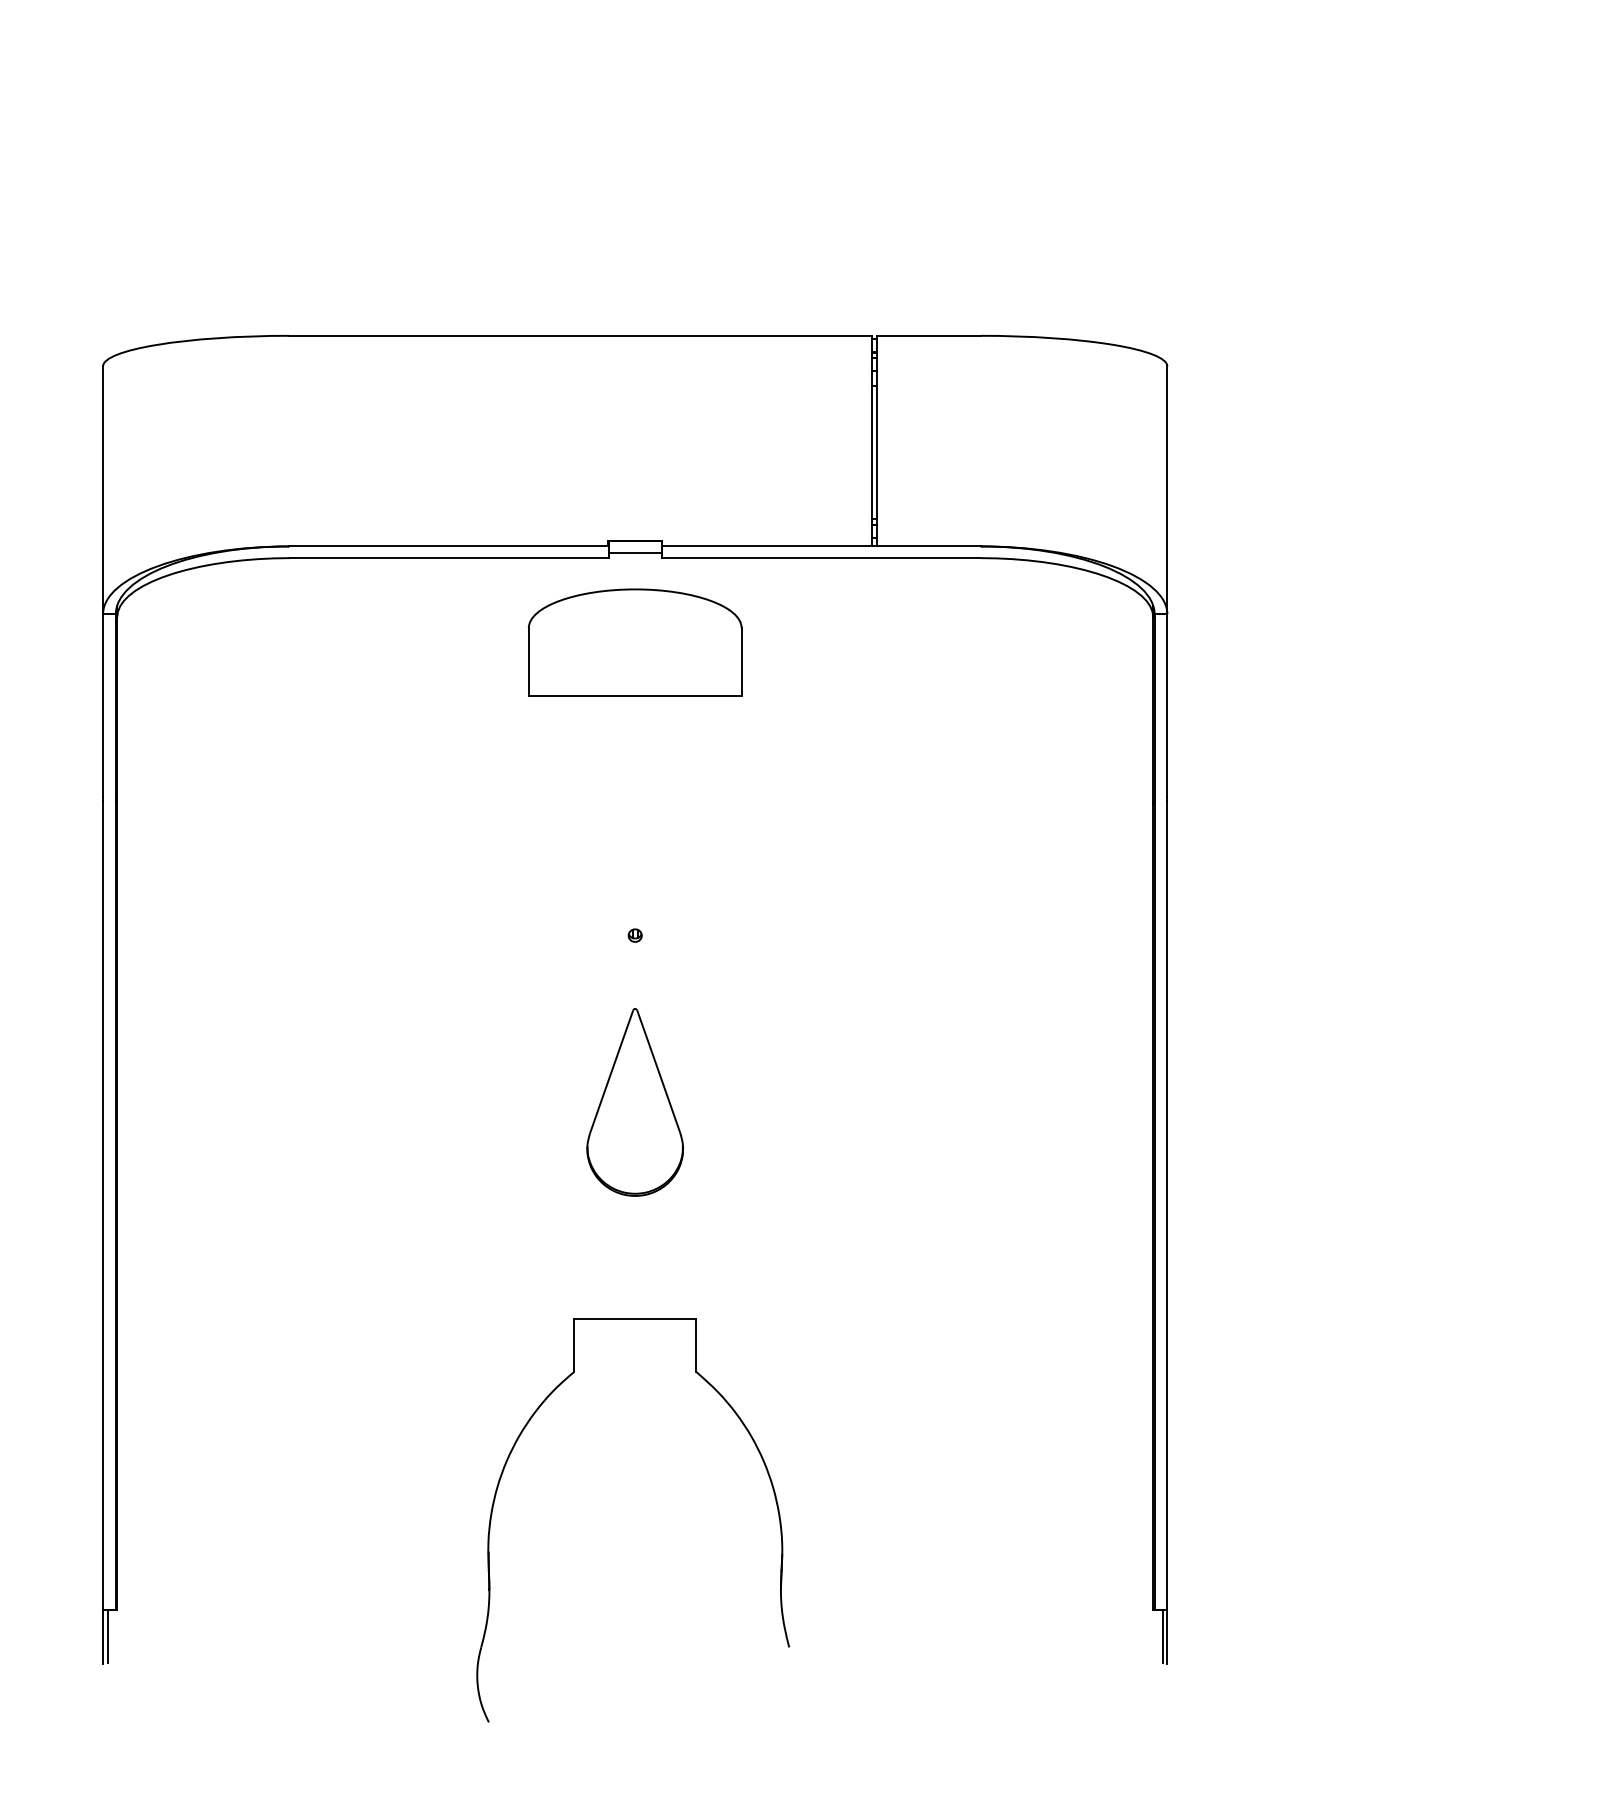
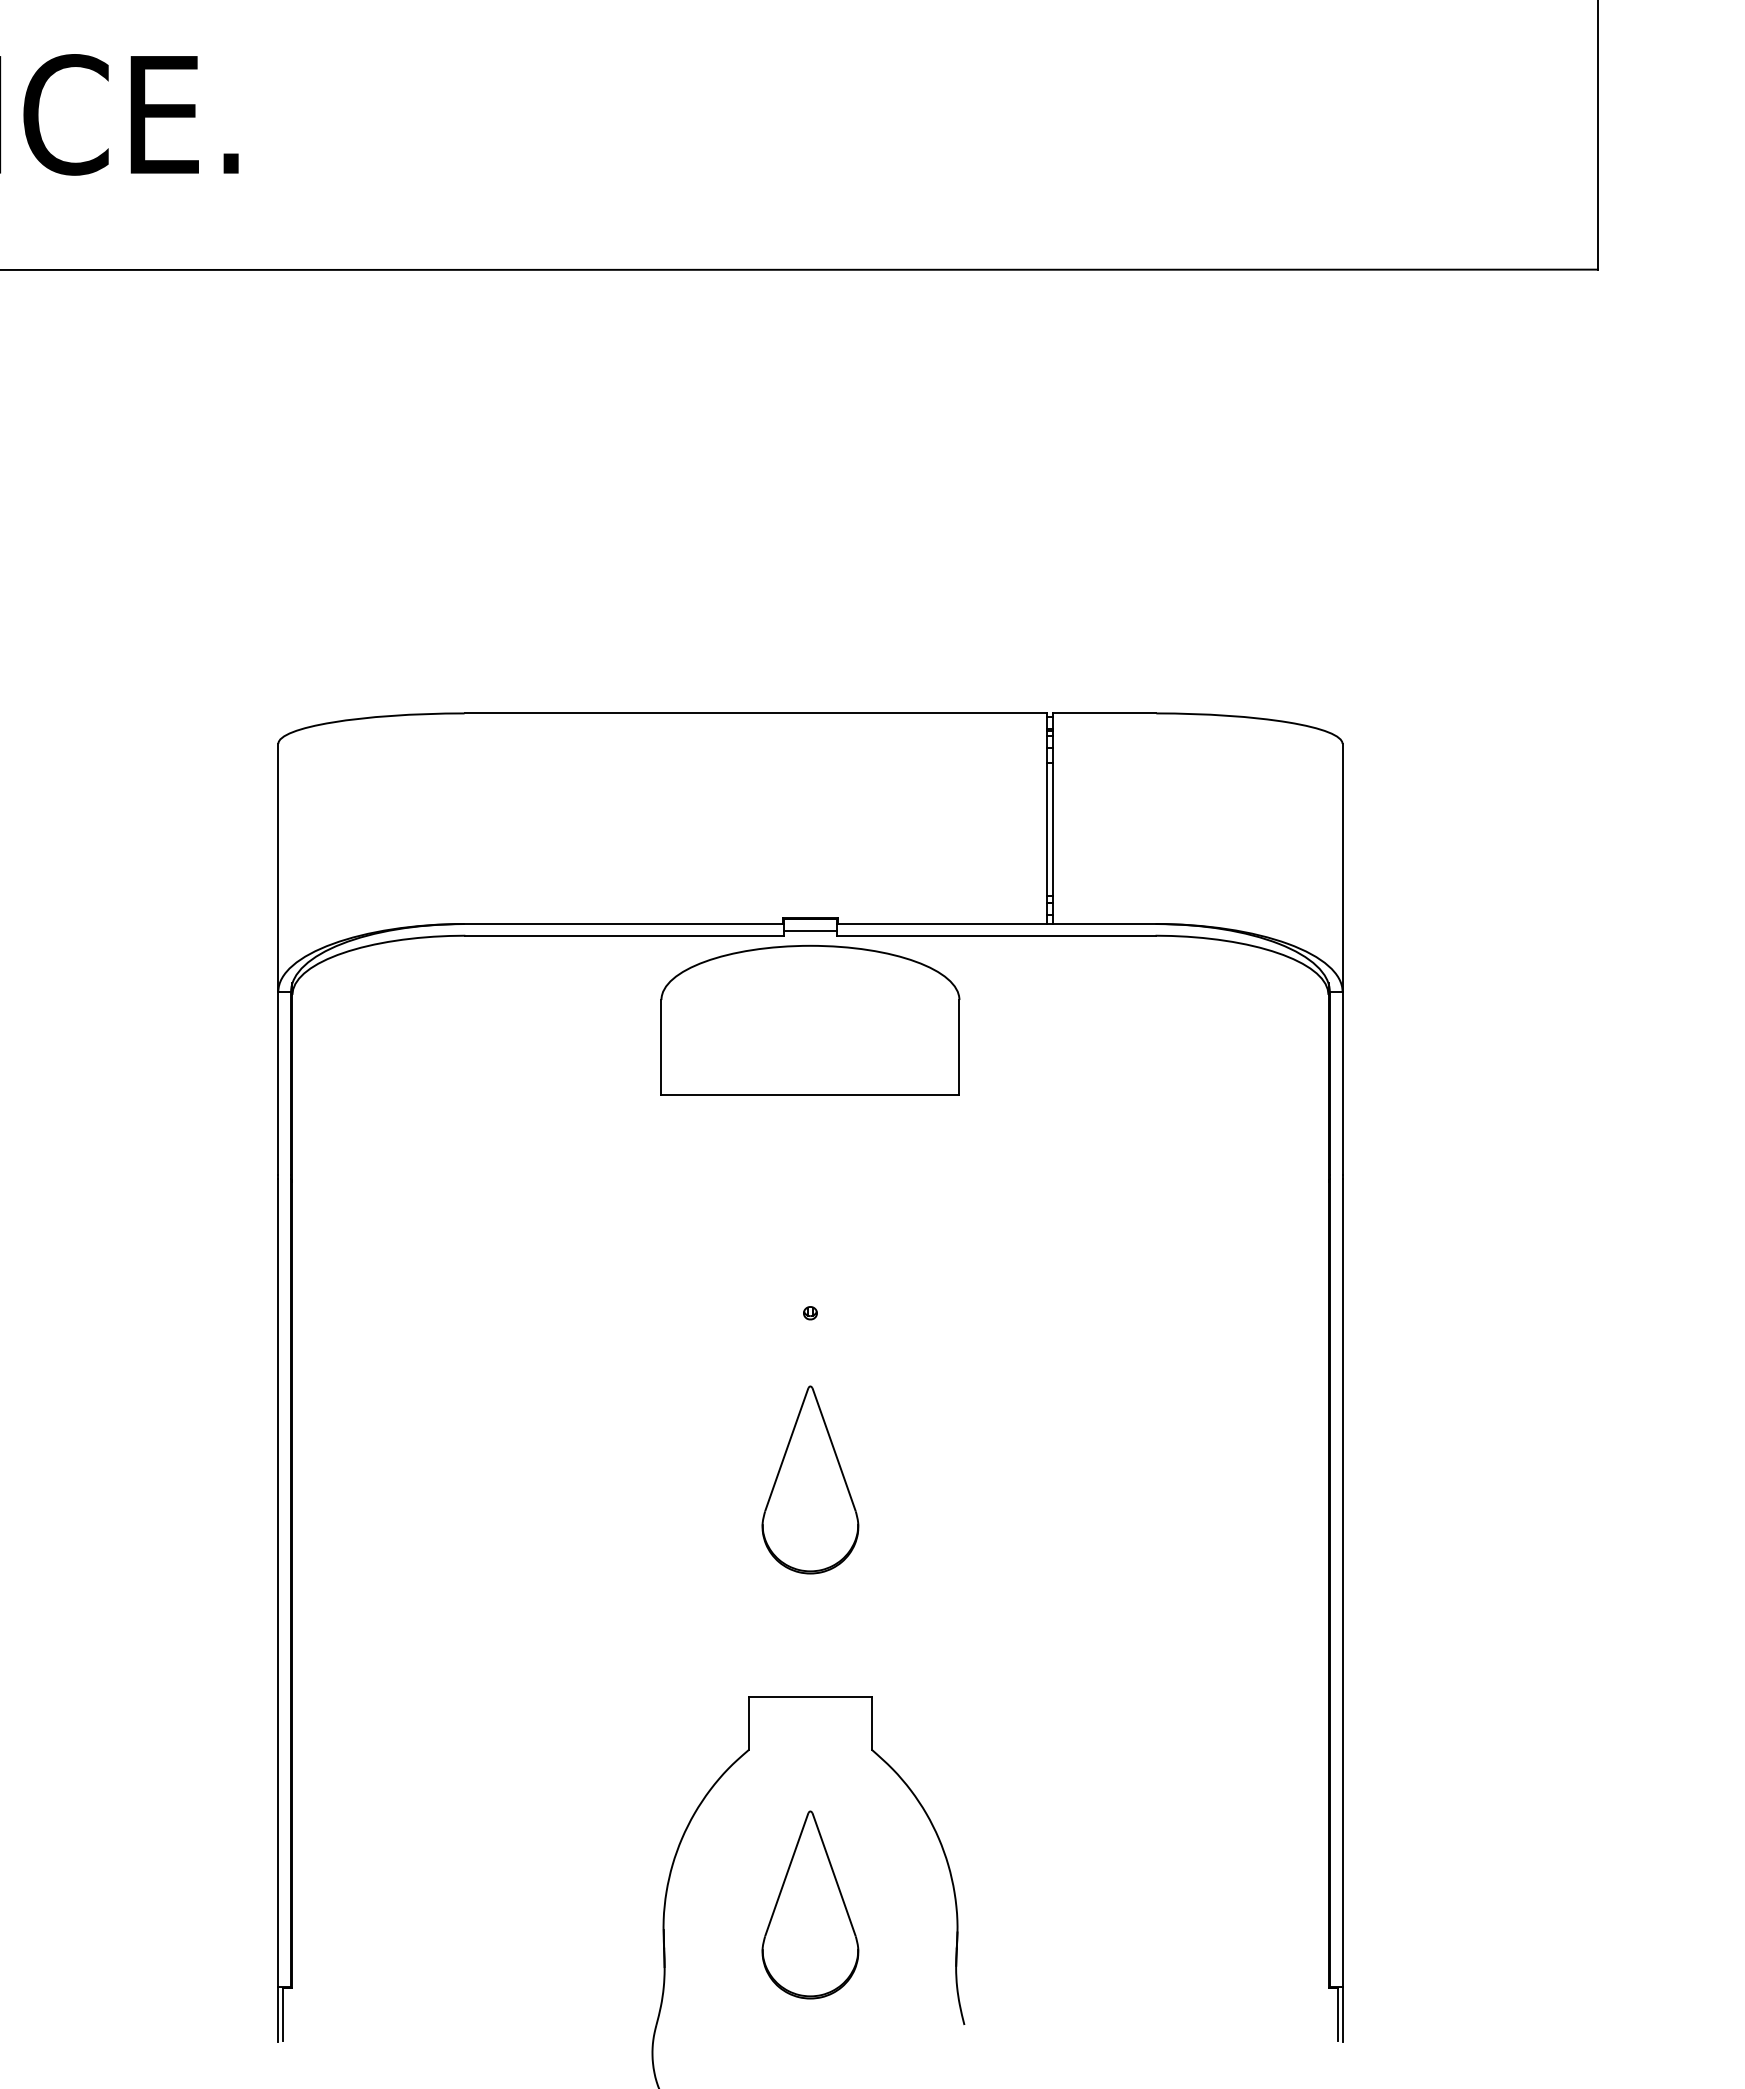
part: (635, 641) -> (810, 1019), size x1.4
part: (635, 1526) -> (810, 1904), added

